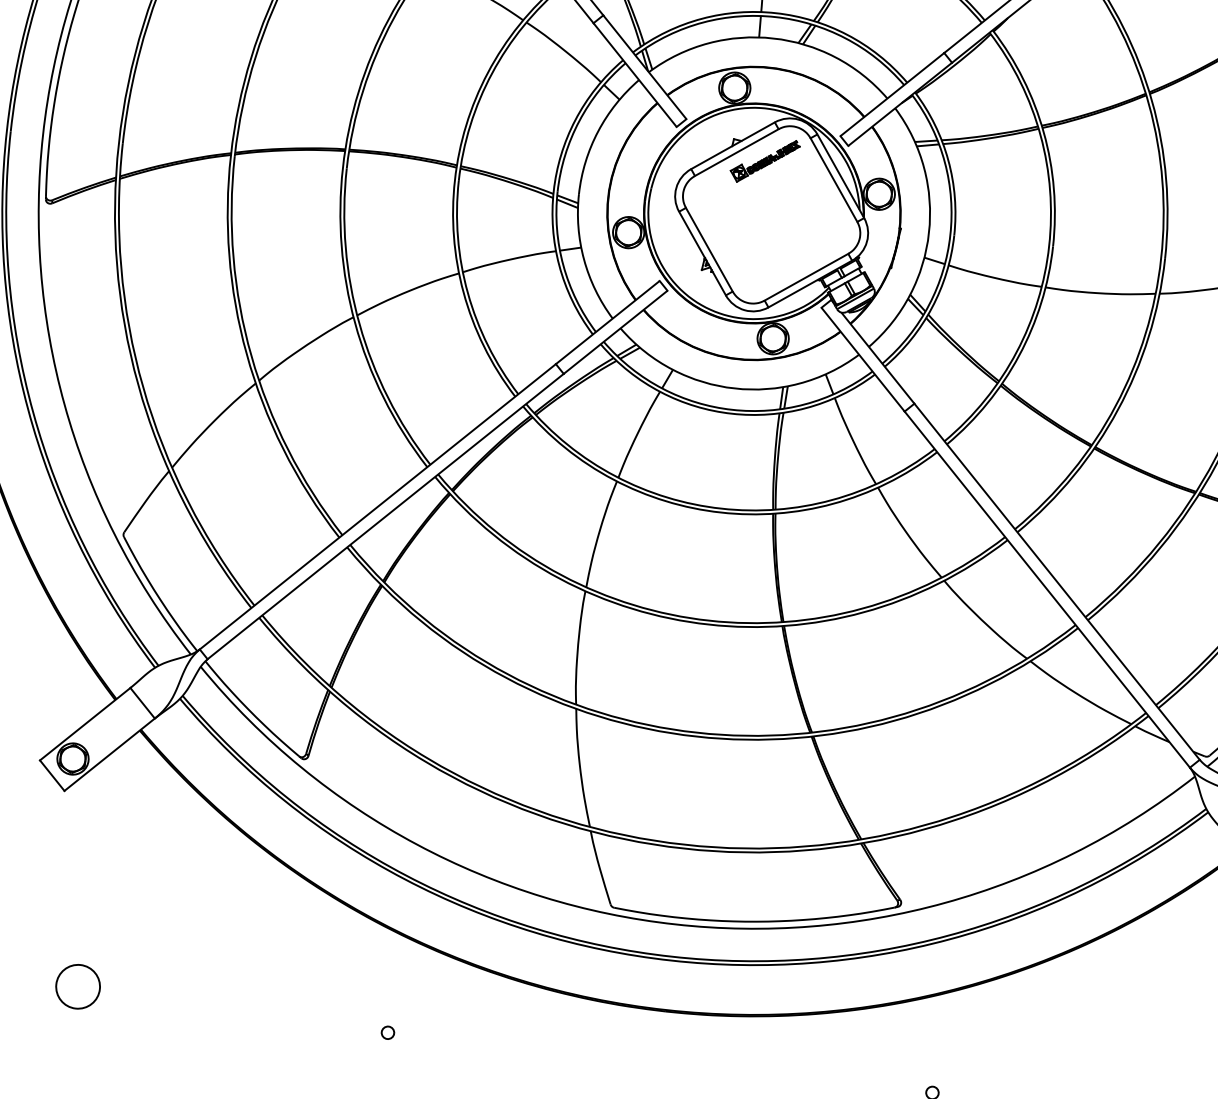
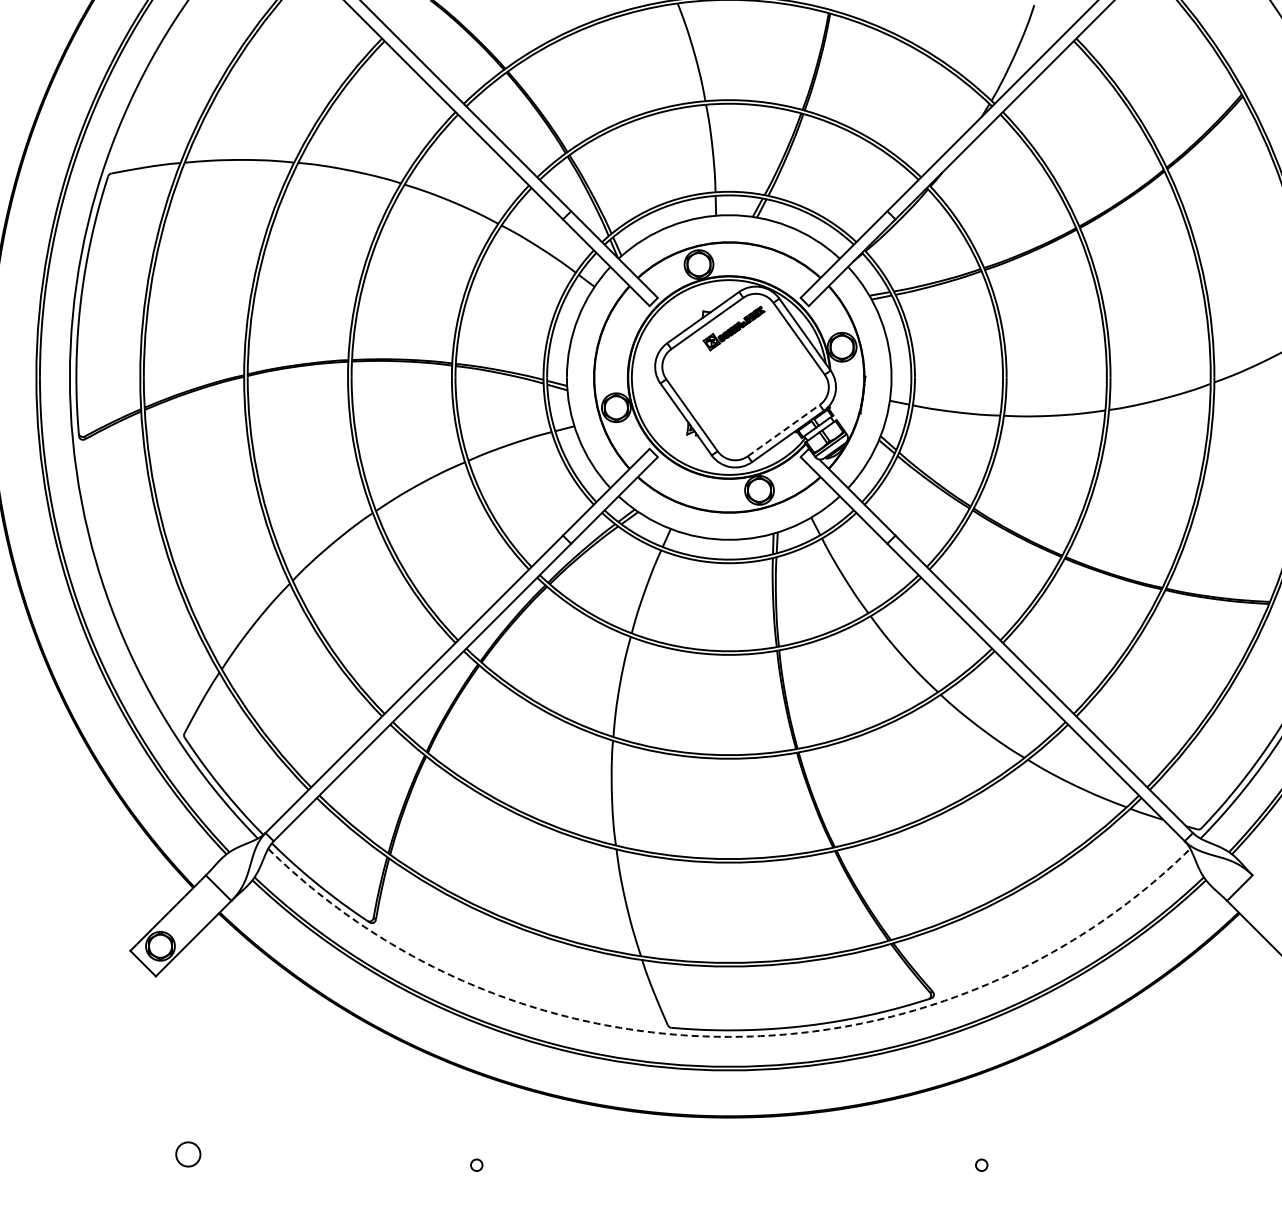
line: (807, 277) -> (784, 430), solid -> dashed
arc: (675, 924) -> (729, 1036), solid -> dashed
circle: (78, 986) -> (188, 1154), size x0.6

